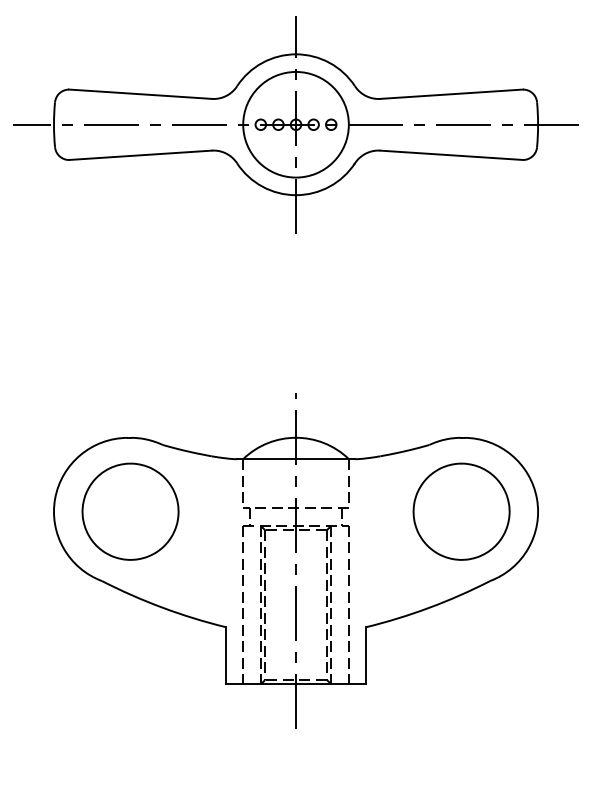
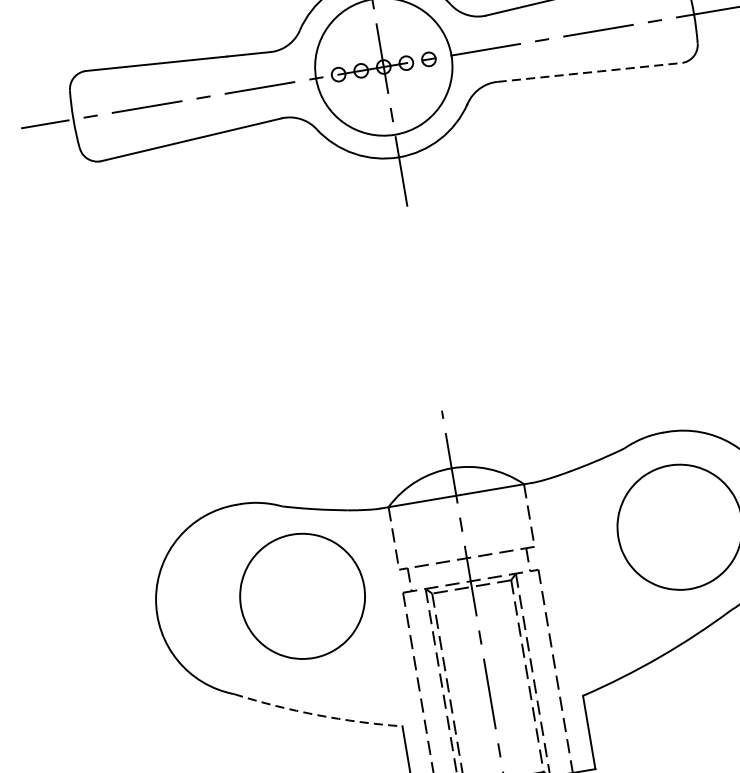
line: (452, 155) -> (591, 72), solid -> dashed
part: (130, 511) -> (302, 596), moved
arc: (162, 607) -> (317, 714), solid -> dashed

